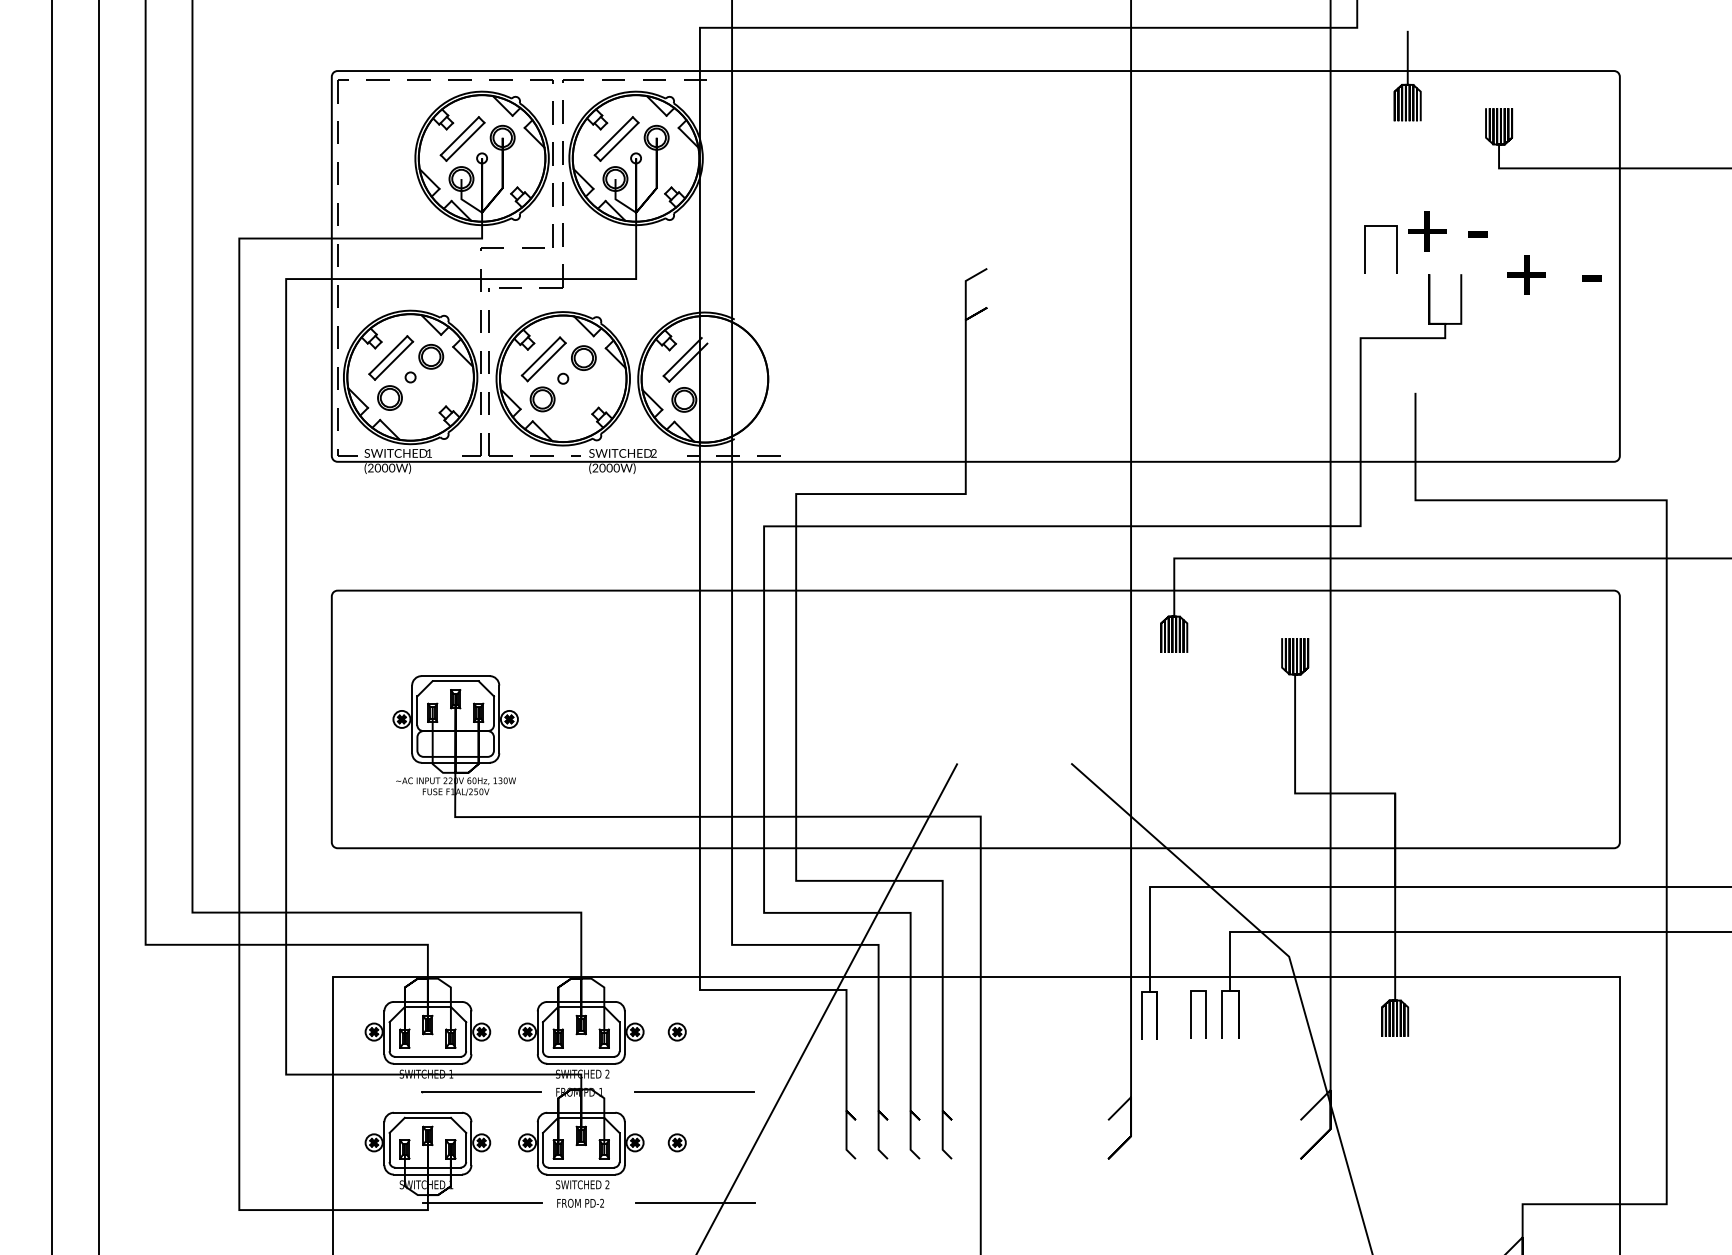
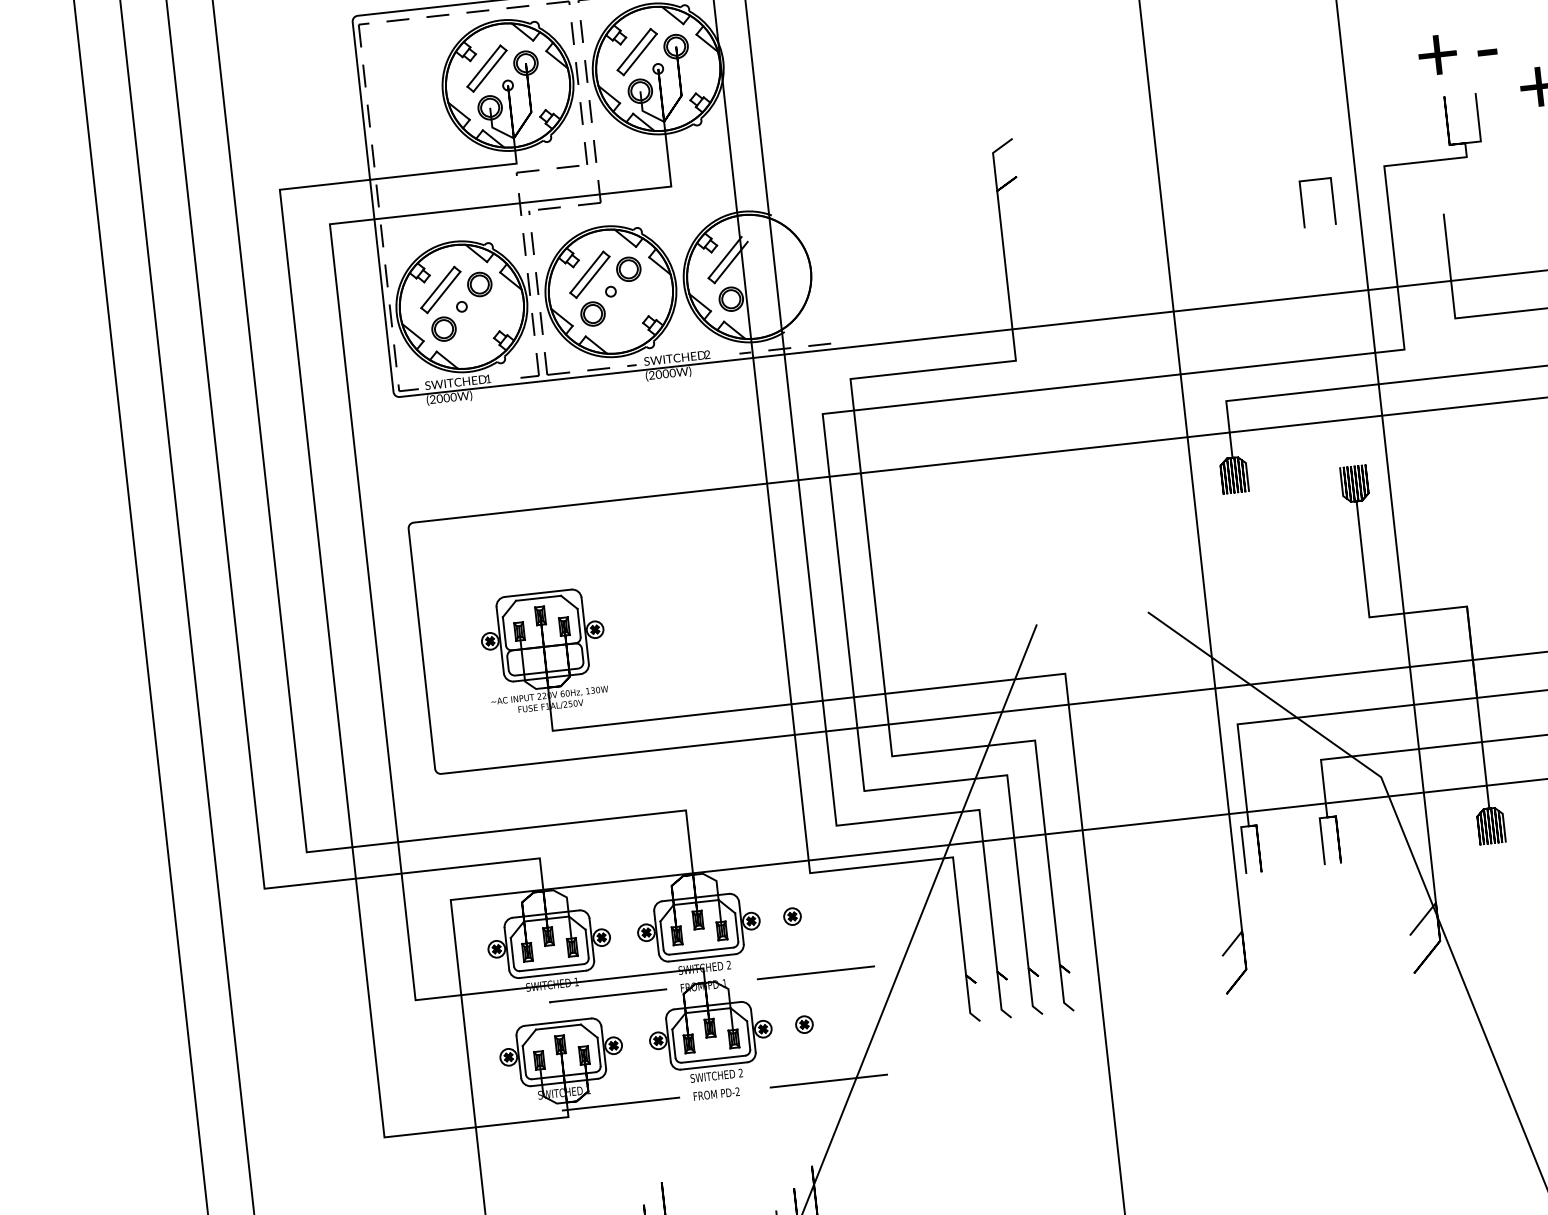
line: (1365, 249) -> (1302, 204), moved
line: (1191, 1014) -> (1292, 844), removed

